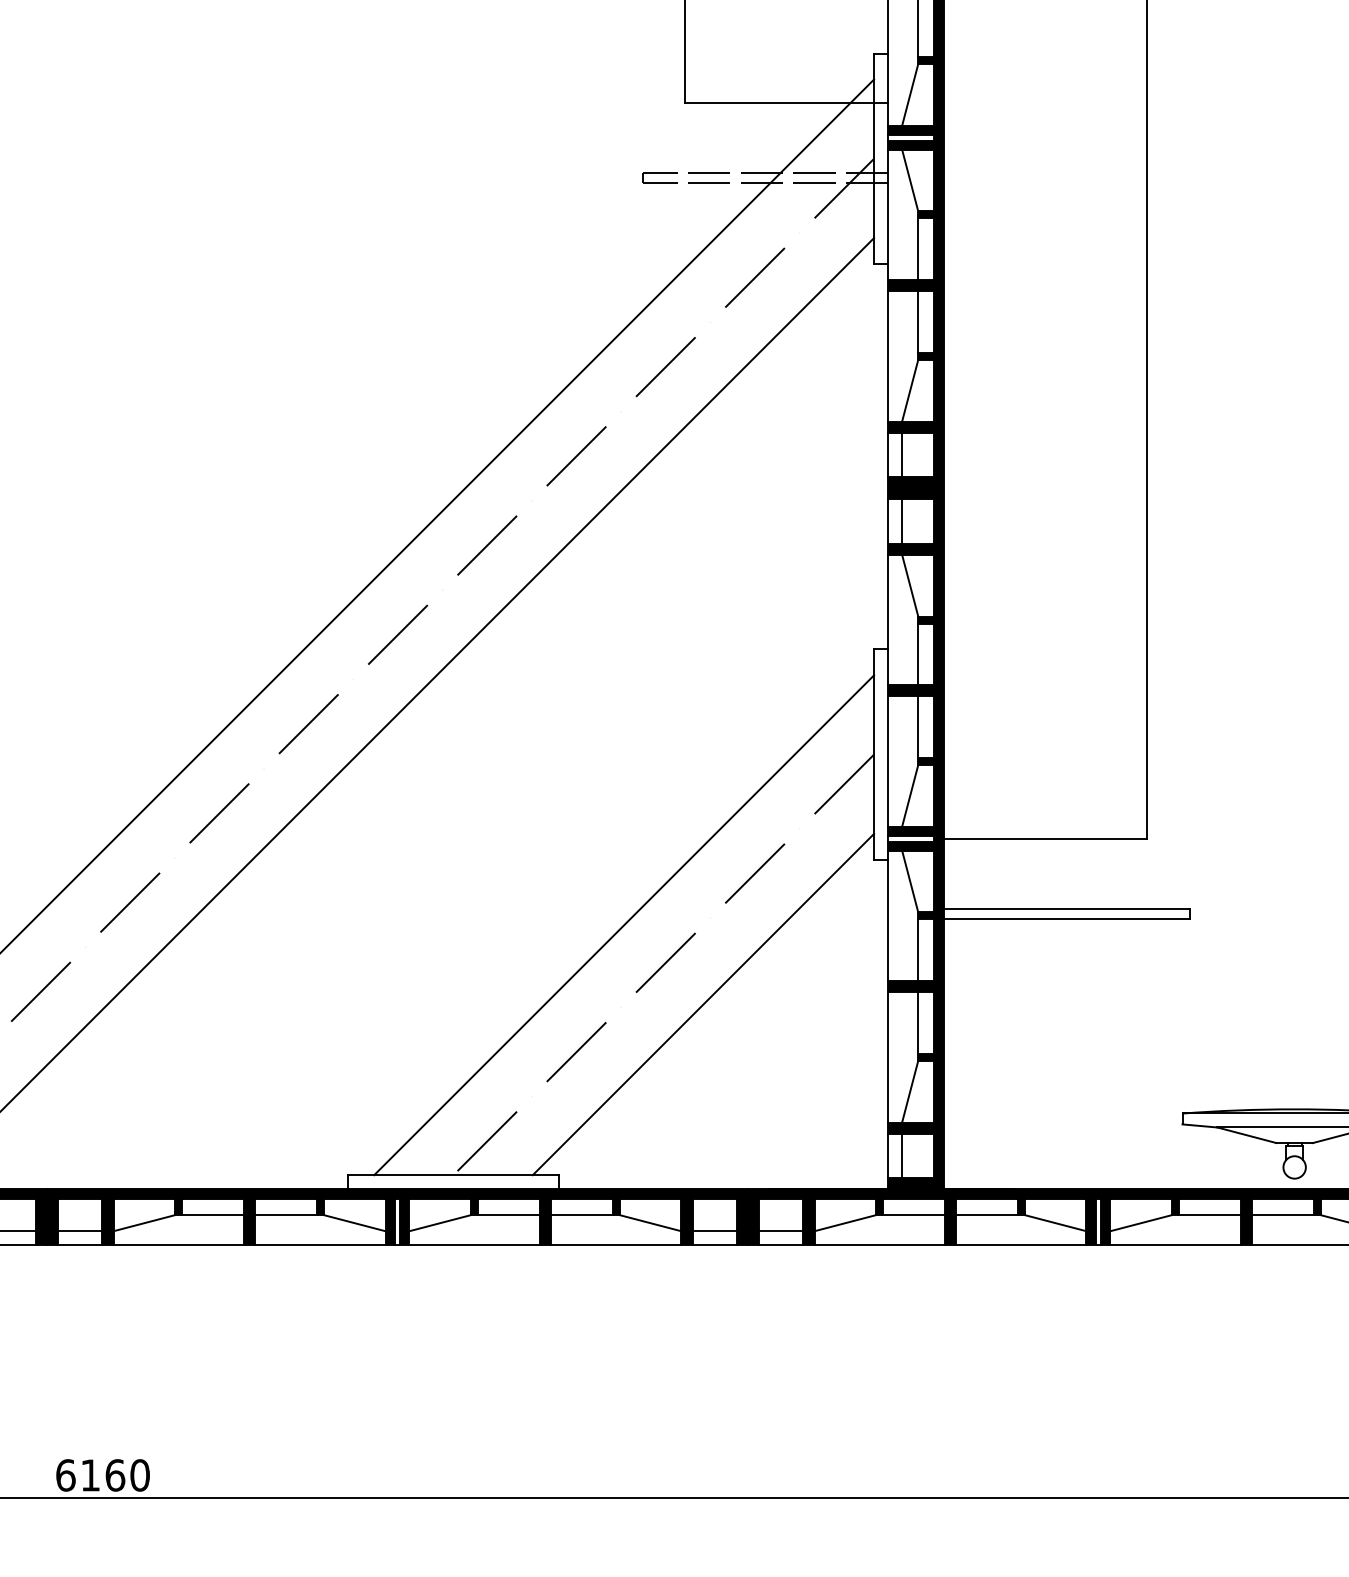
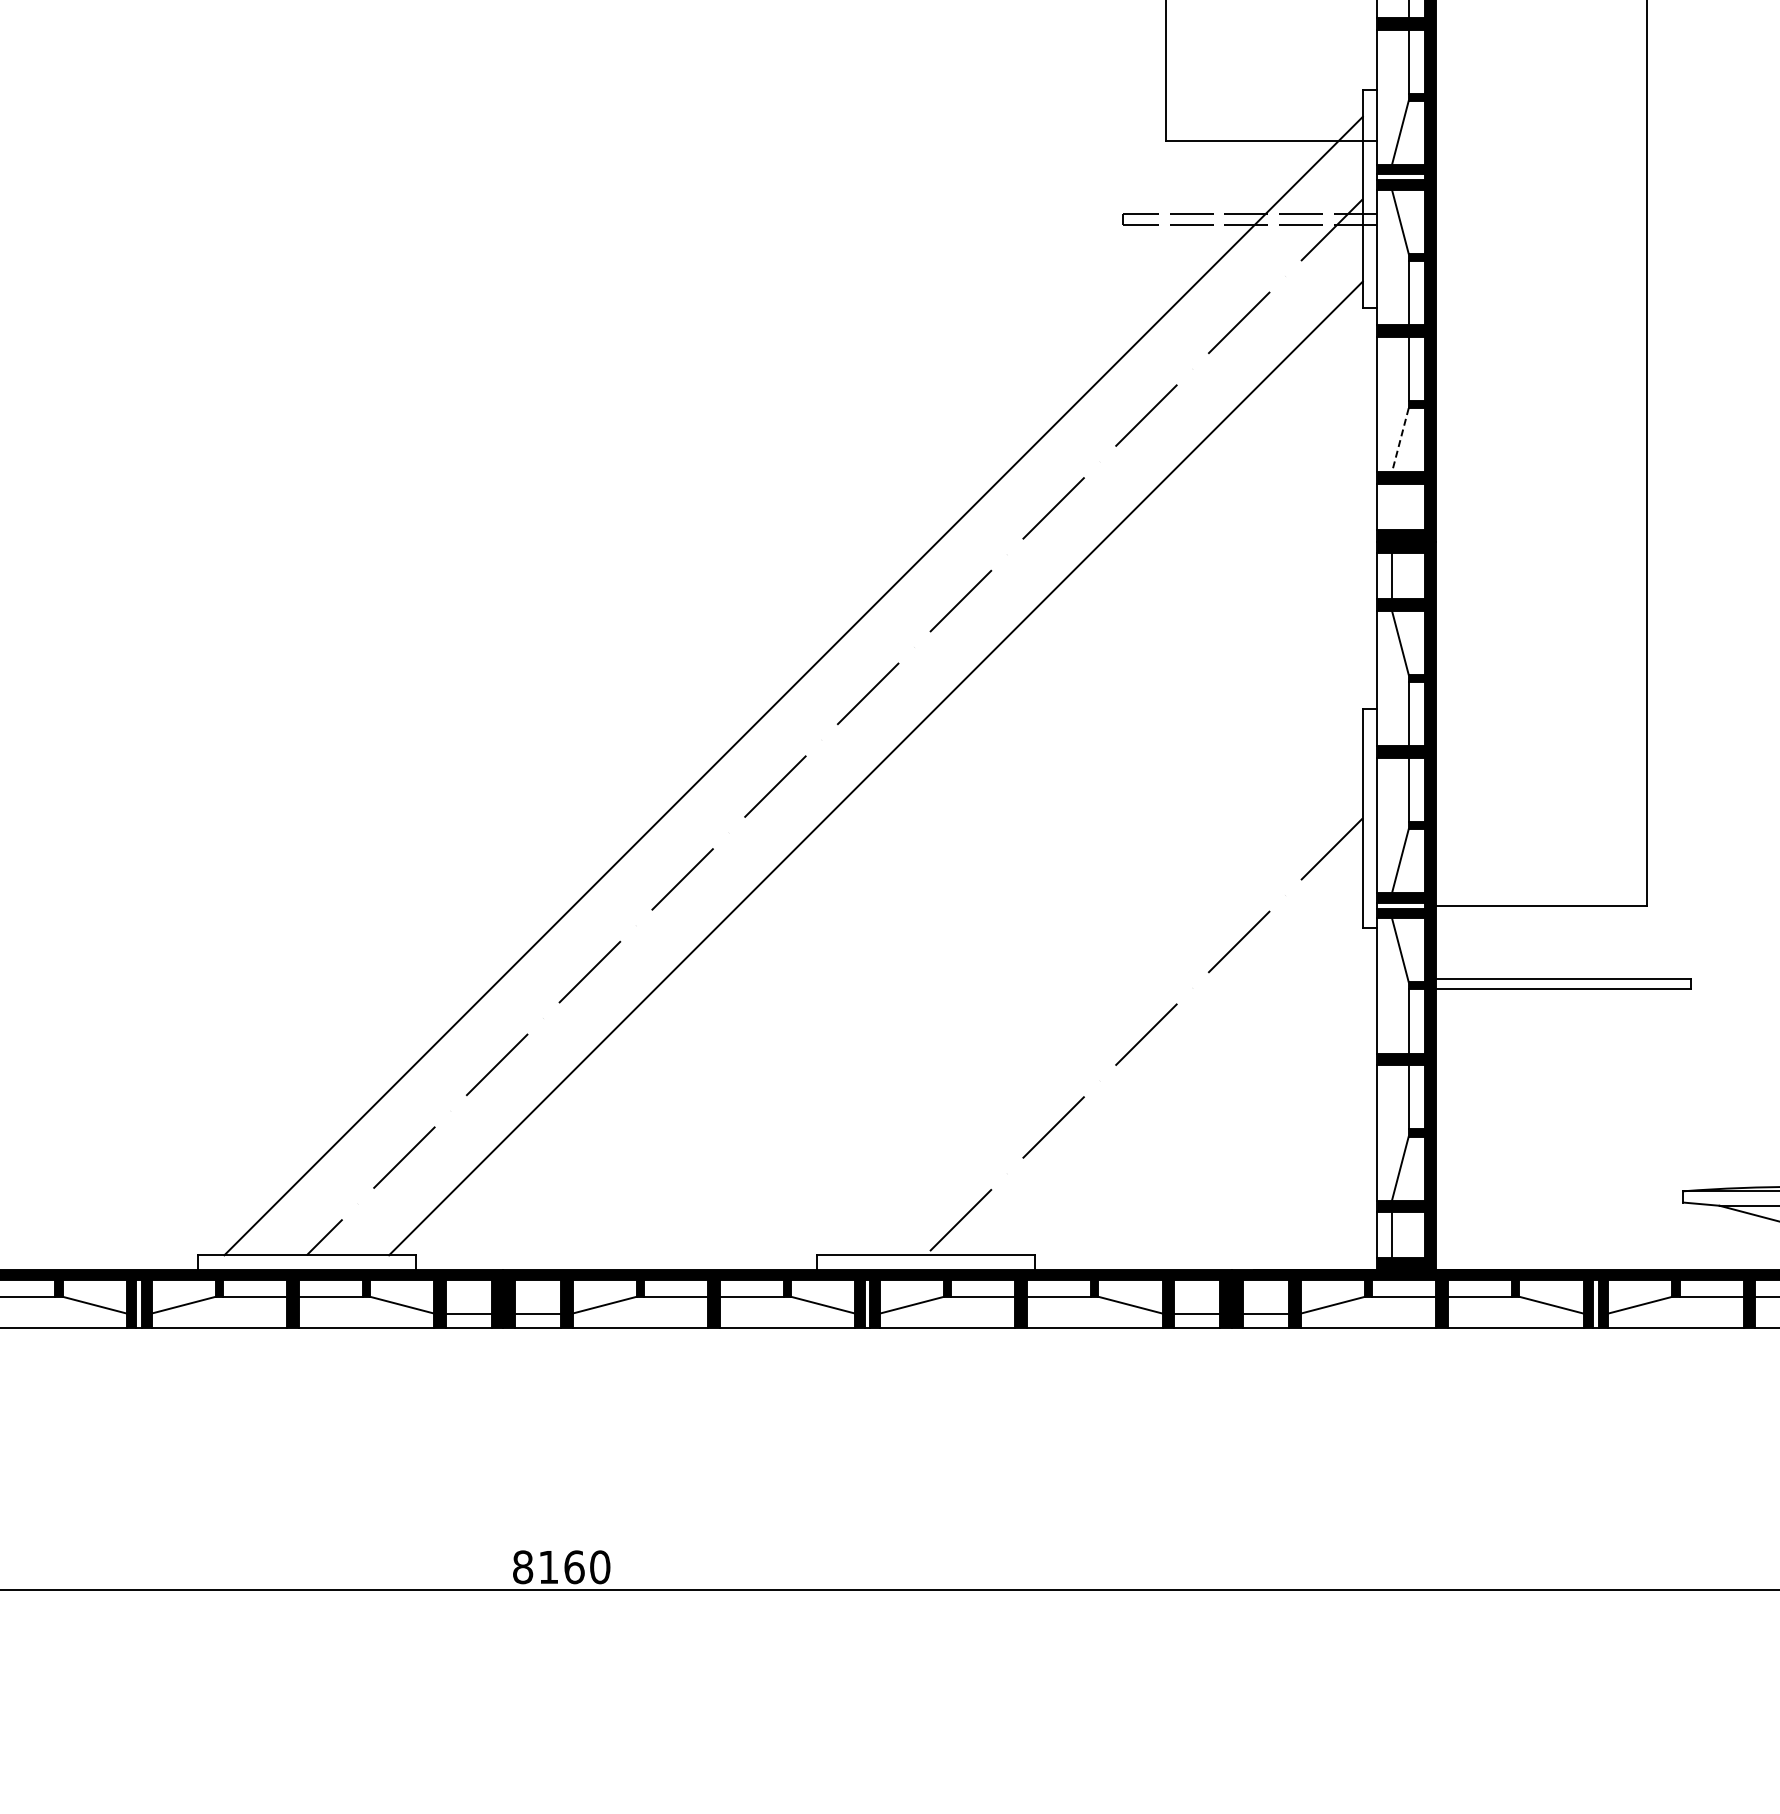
line: (910, 390) -> (1400, 440), solid -> dashed
line: (901, 454) -> (1391, 506), removed
line: (623, 925) -> (1102, 995), removed
line: (703, 1004) -> (1185, 1077), removed
text: (66, 1475) -> (523, 1567), 6160 -> 8160

